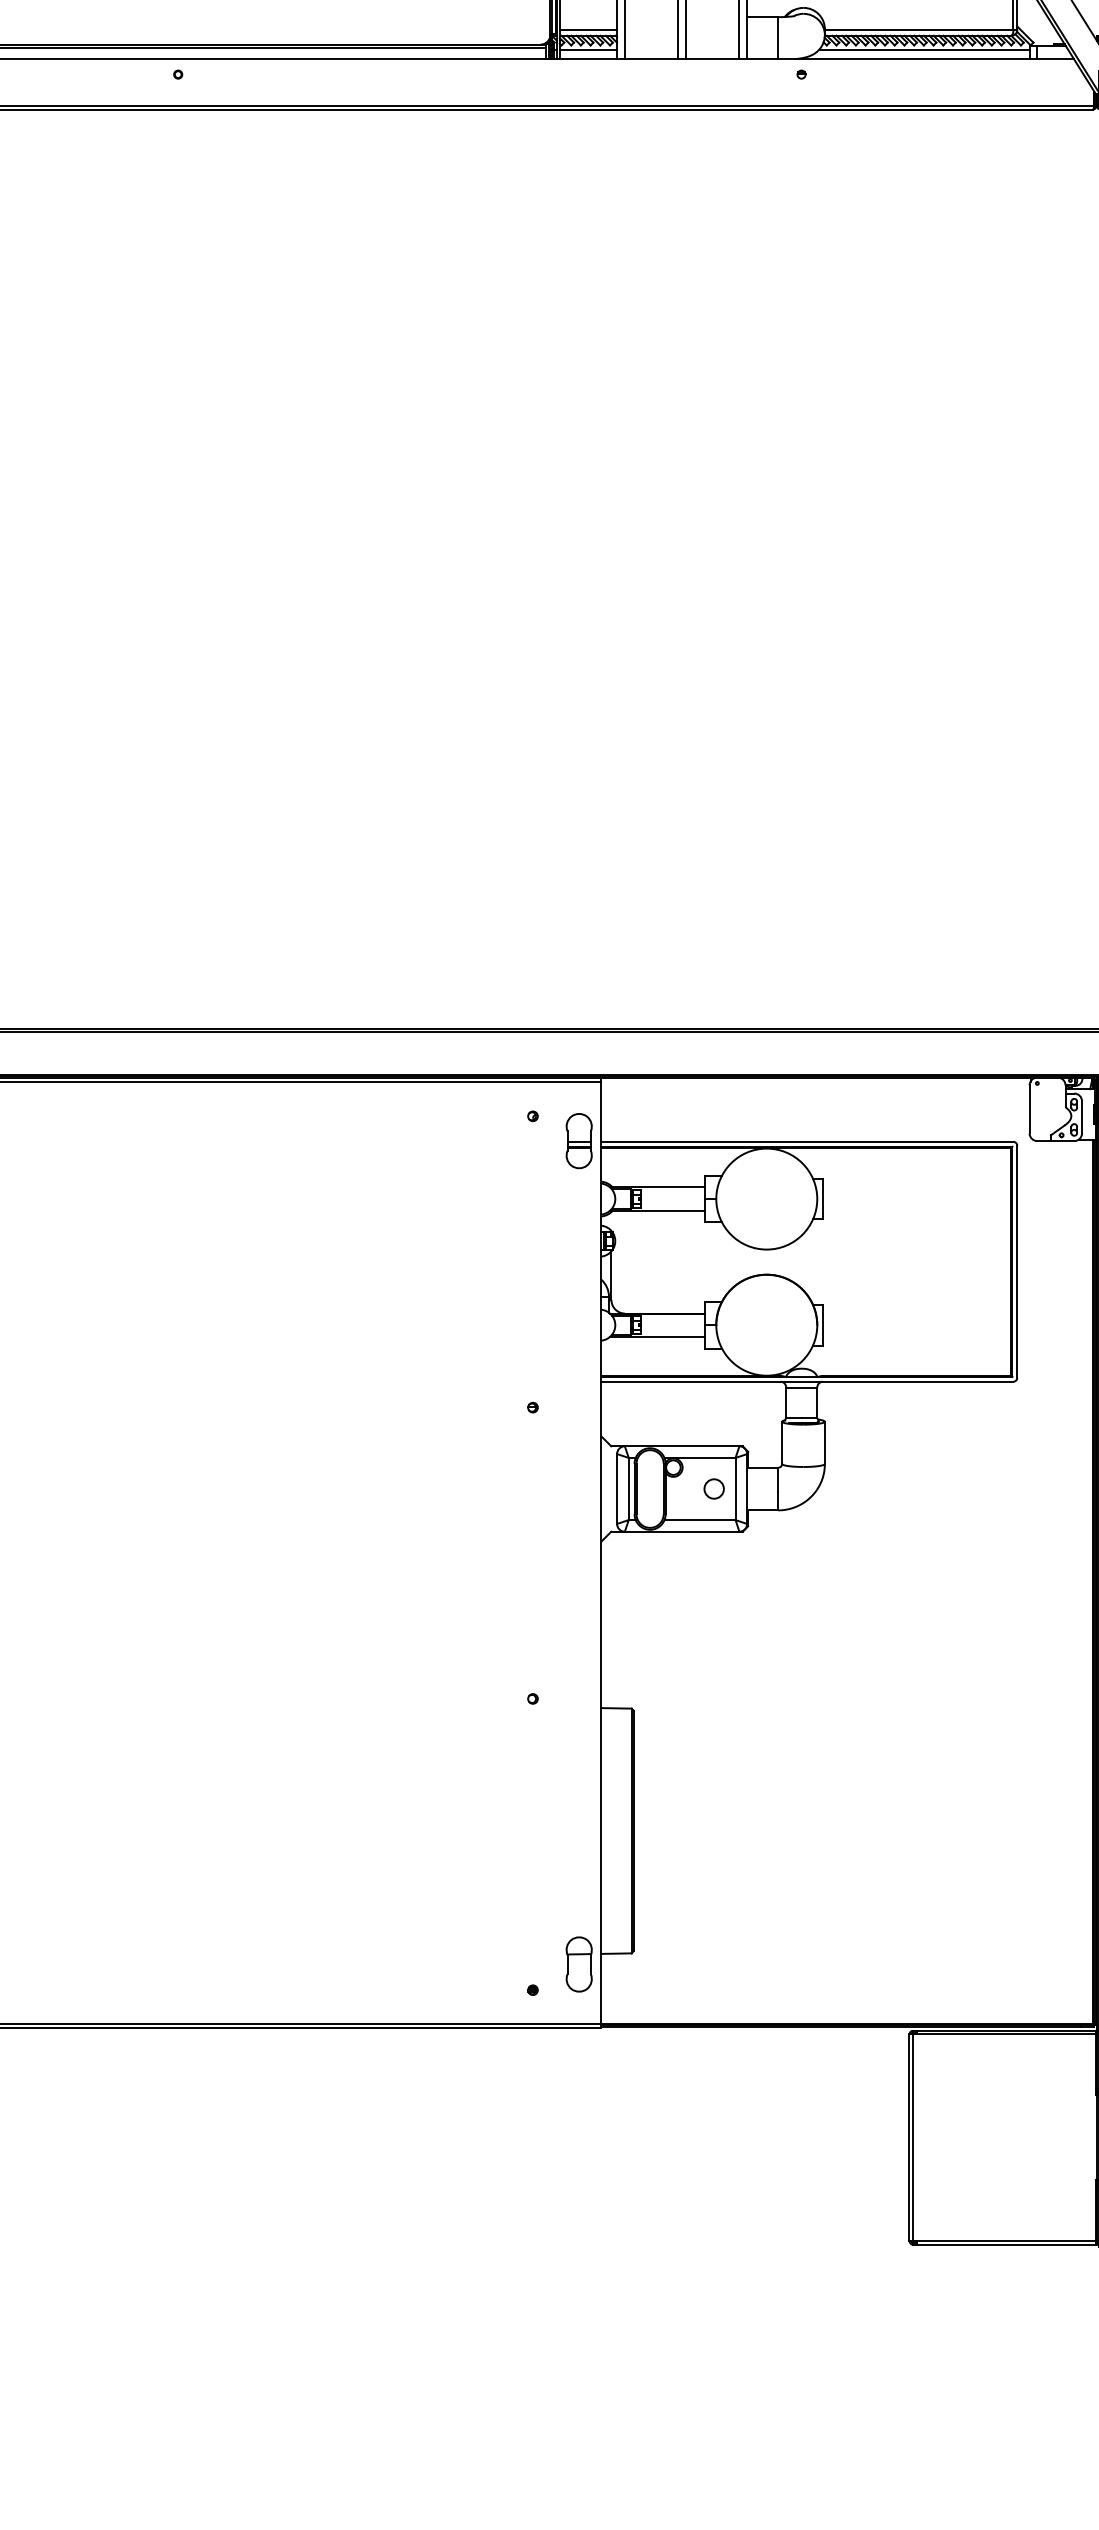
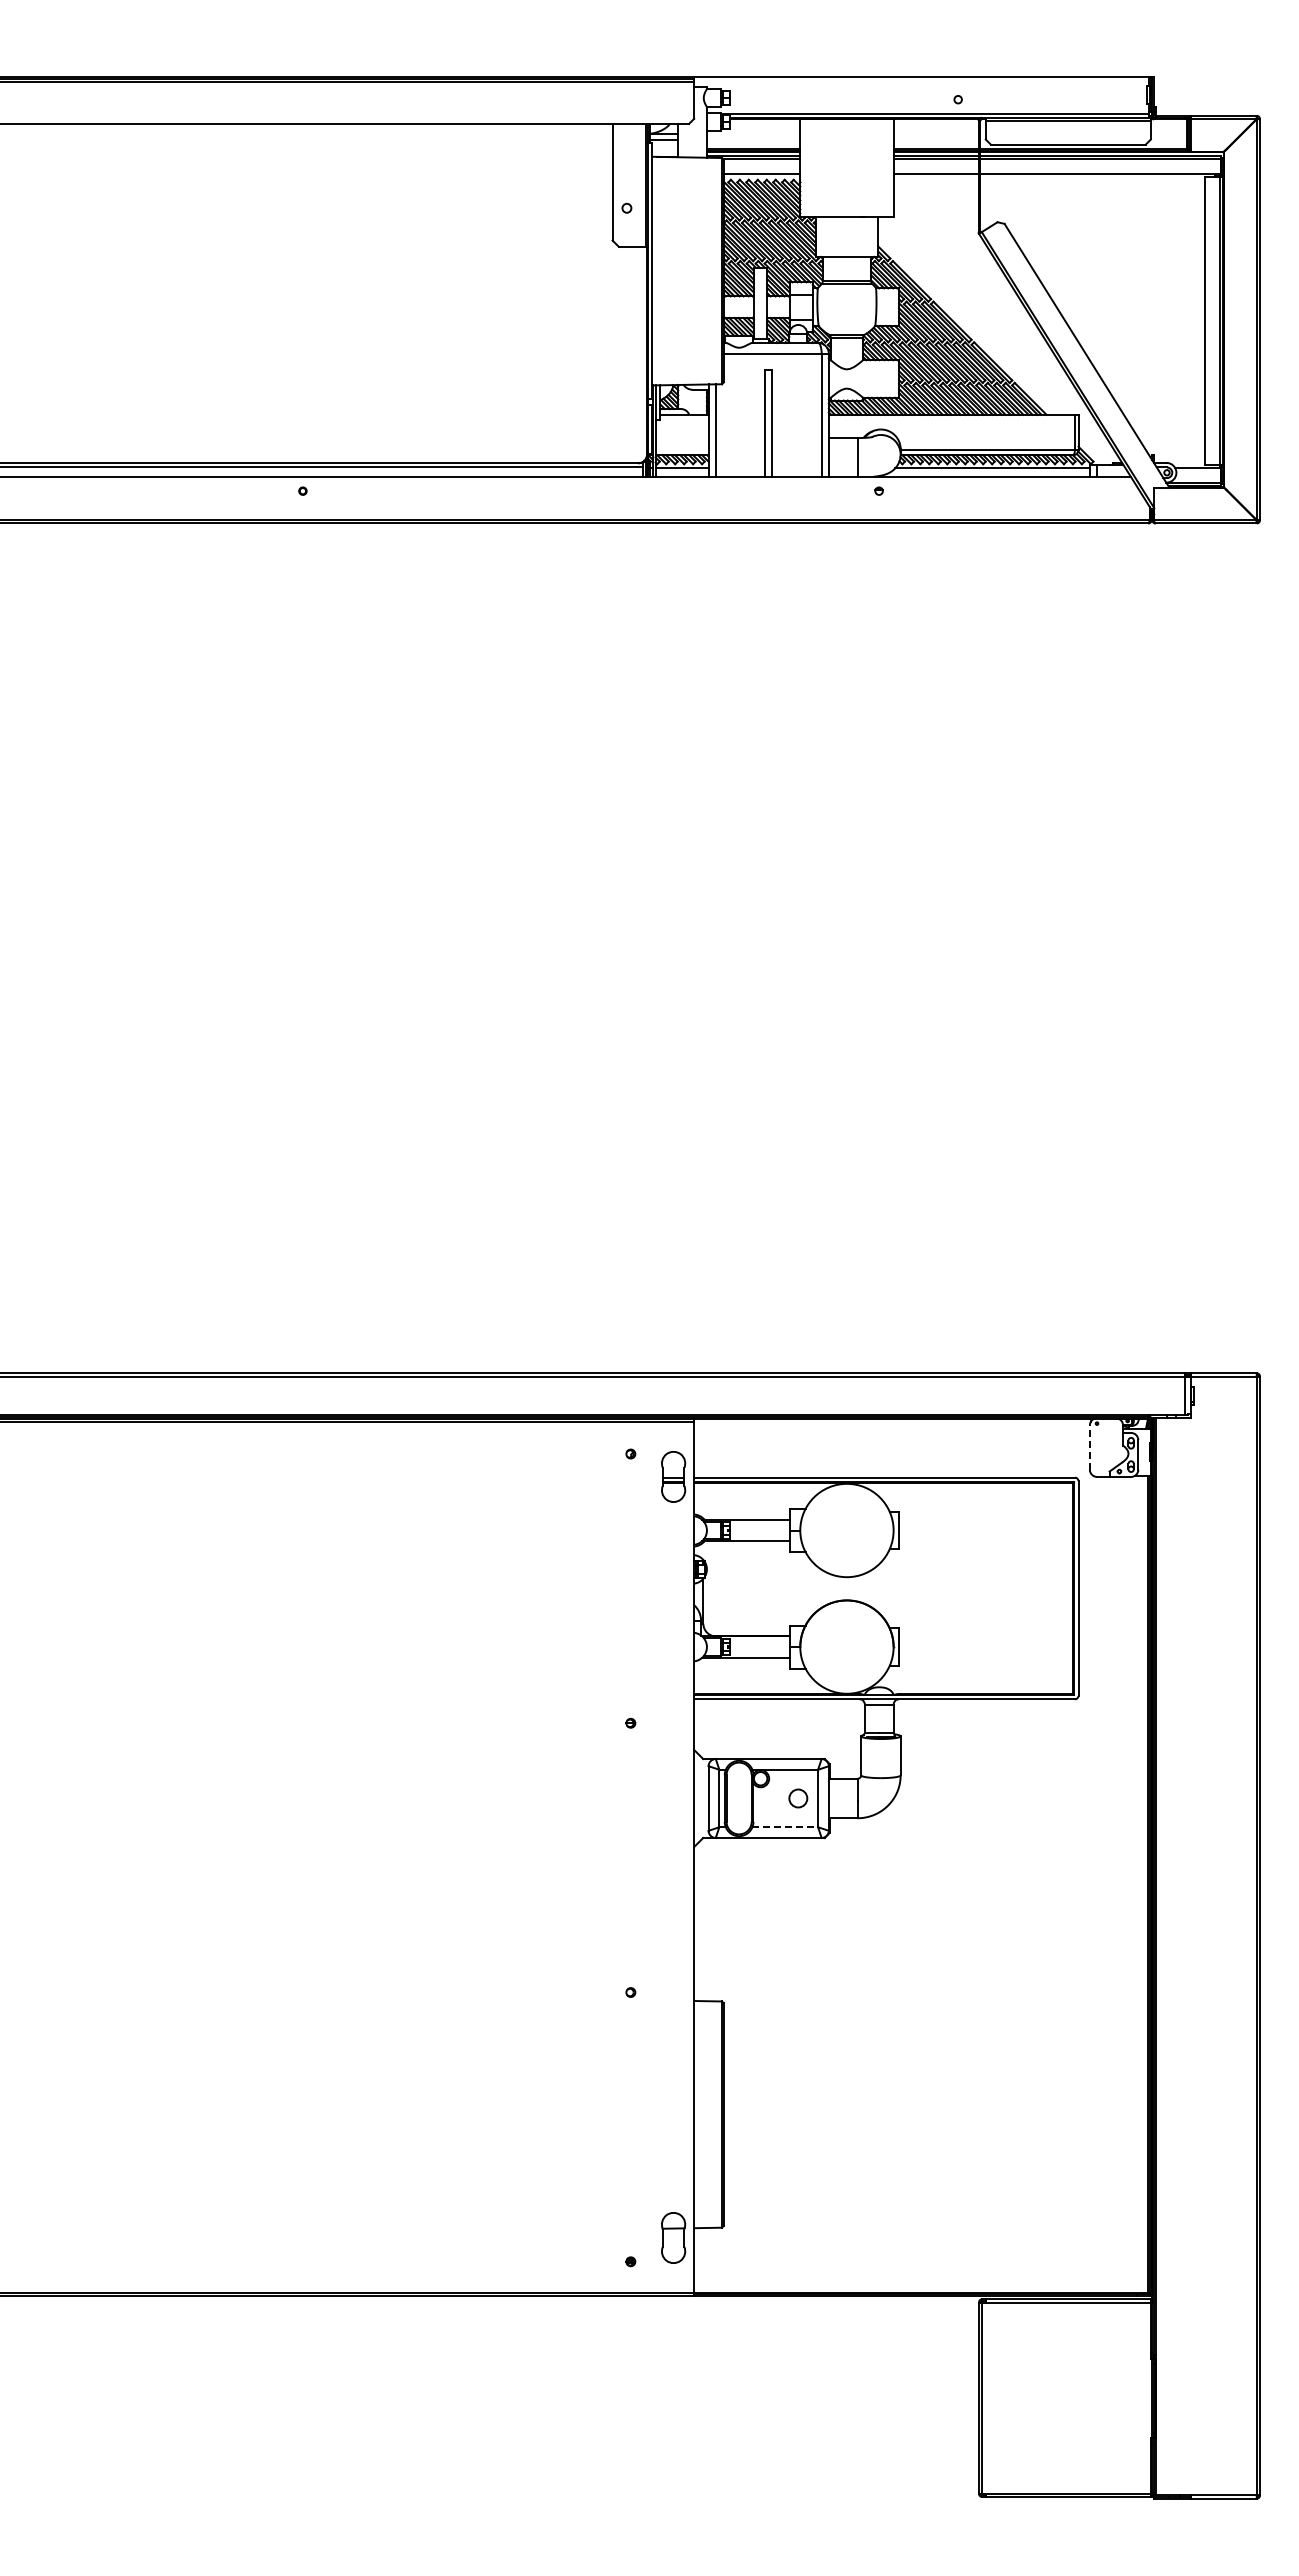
line: (587, 29) -> (681, 449), removed
line: (1029, 1109) -> (1089, 1447), solid -> dashed
line: (700, 1520) -> (785, 1827), solid -> dashed

